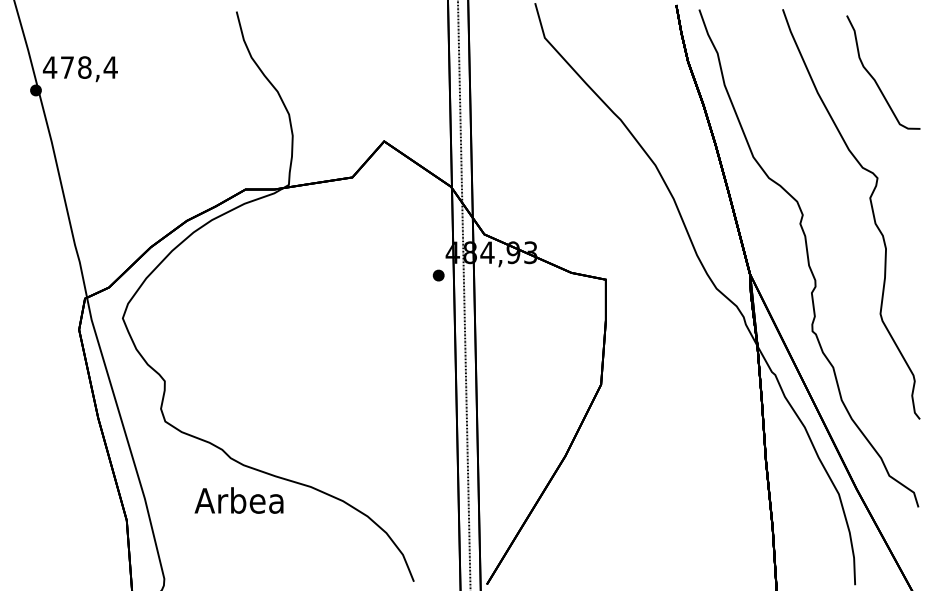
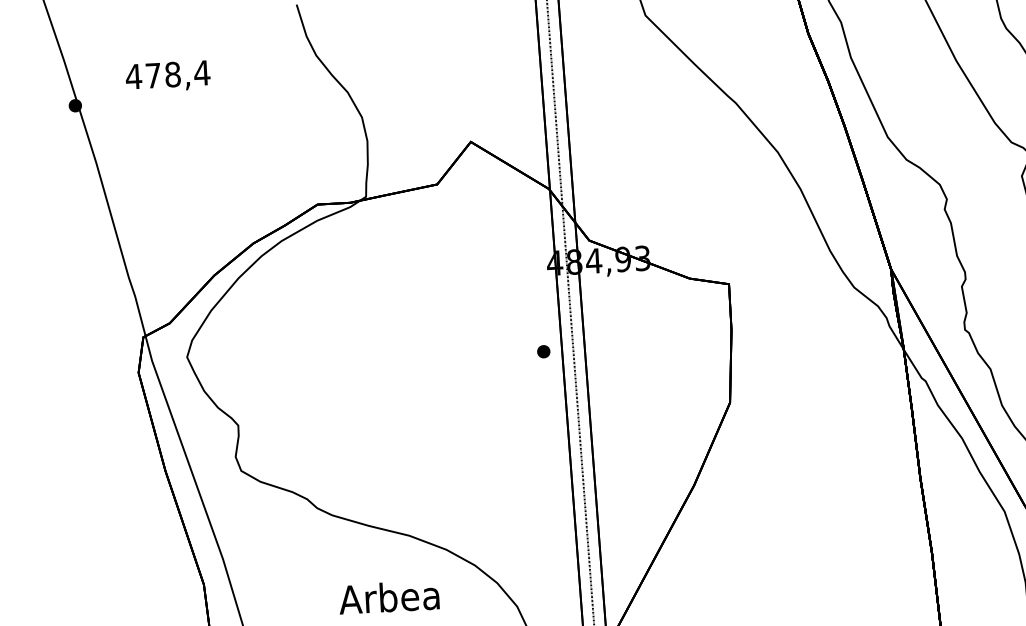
text: (80, 69) -> (168, 77), moved
part: (438, 275) -> (543, 351), moved
text: (238, 500) -> (388, 597), moved

